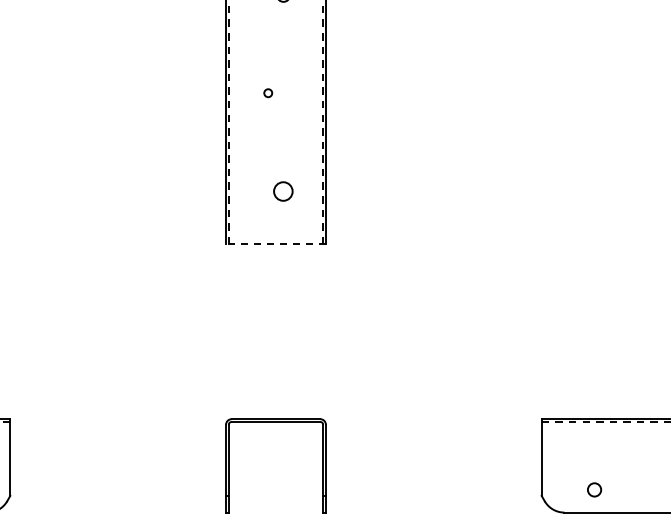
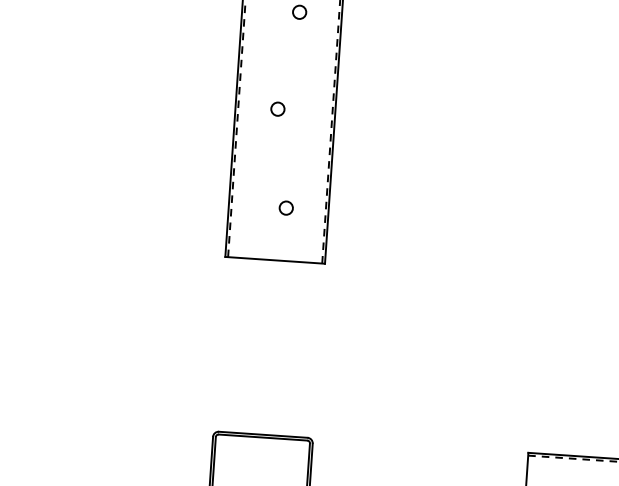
circle: (267, 92) -> (277, 108), size x1.67
circle: (283, 191) -> (286, 208), size x0.71
line: (276, 244) -> (275, 260), dashed -> solid

